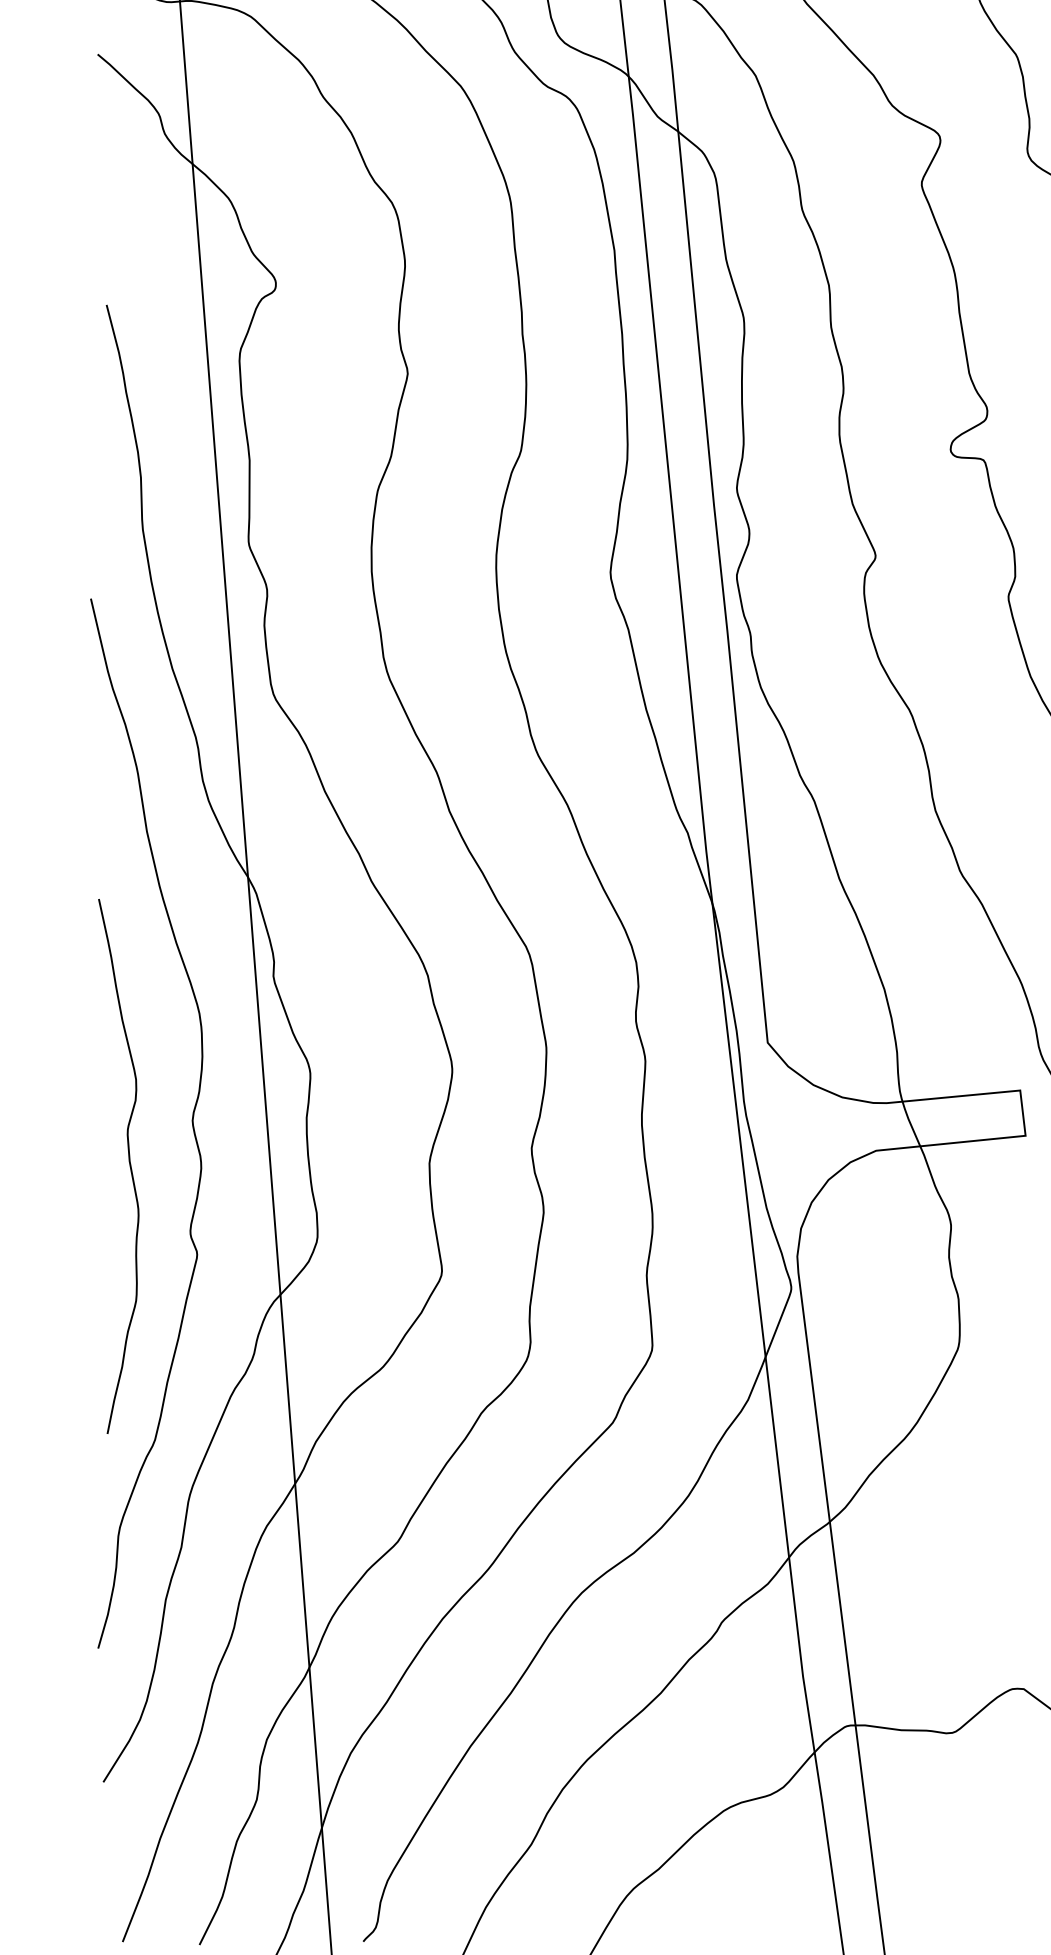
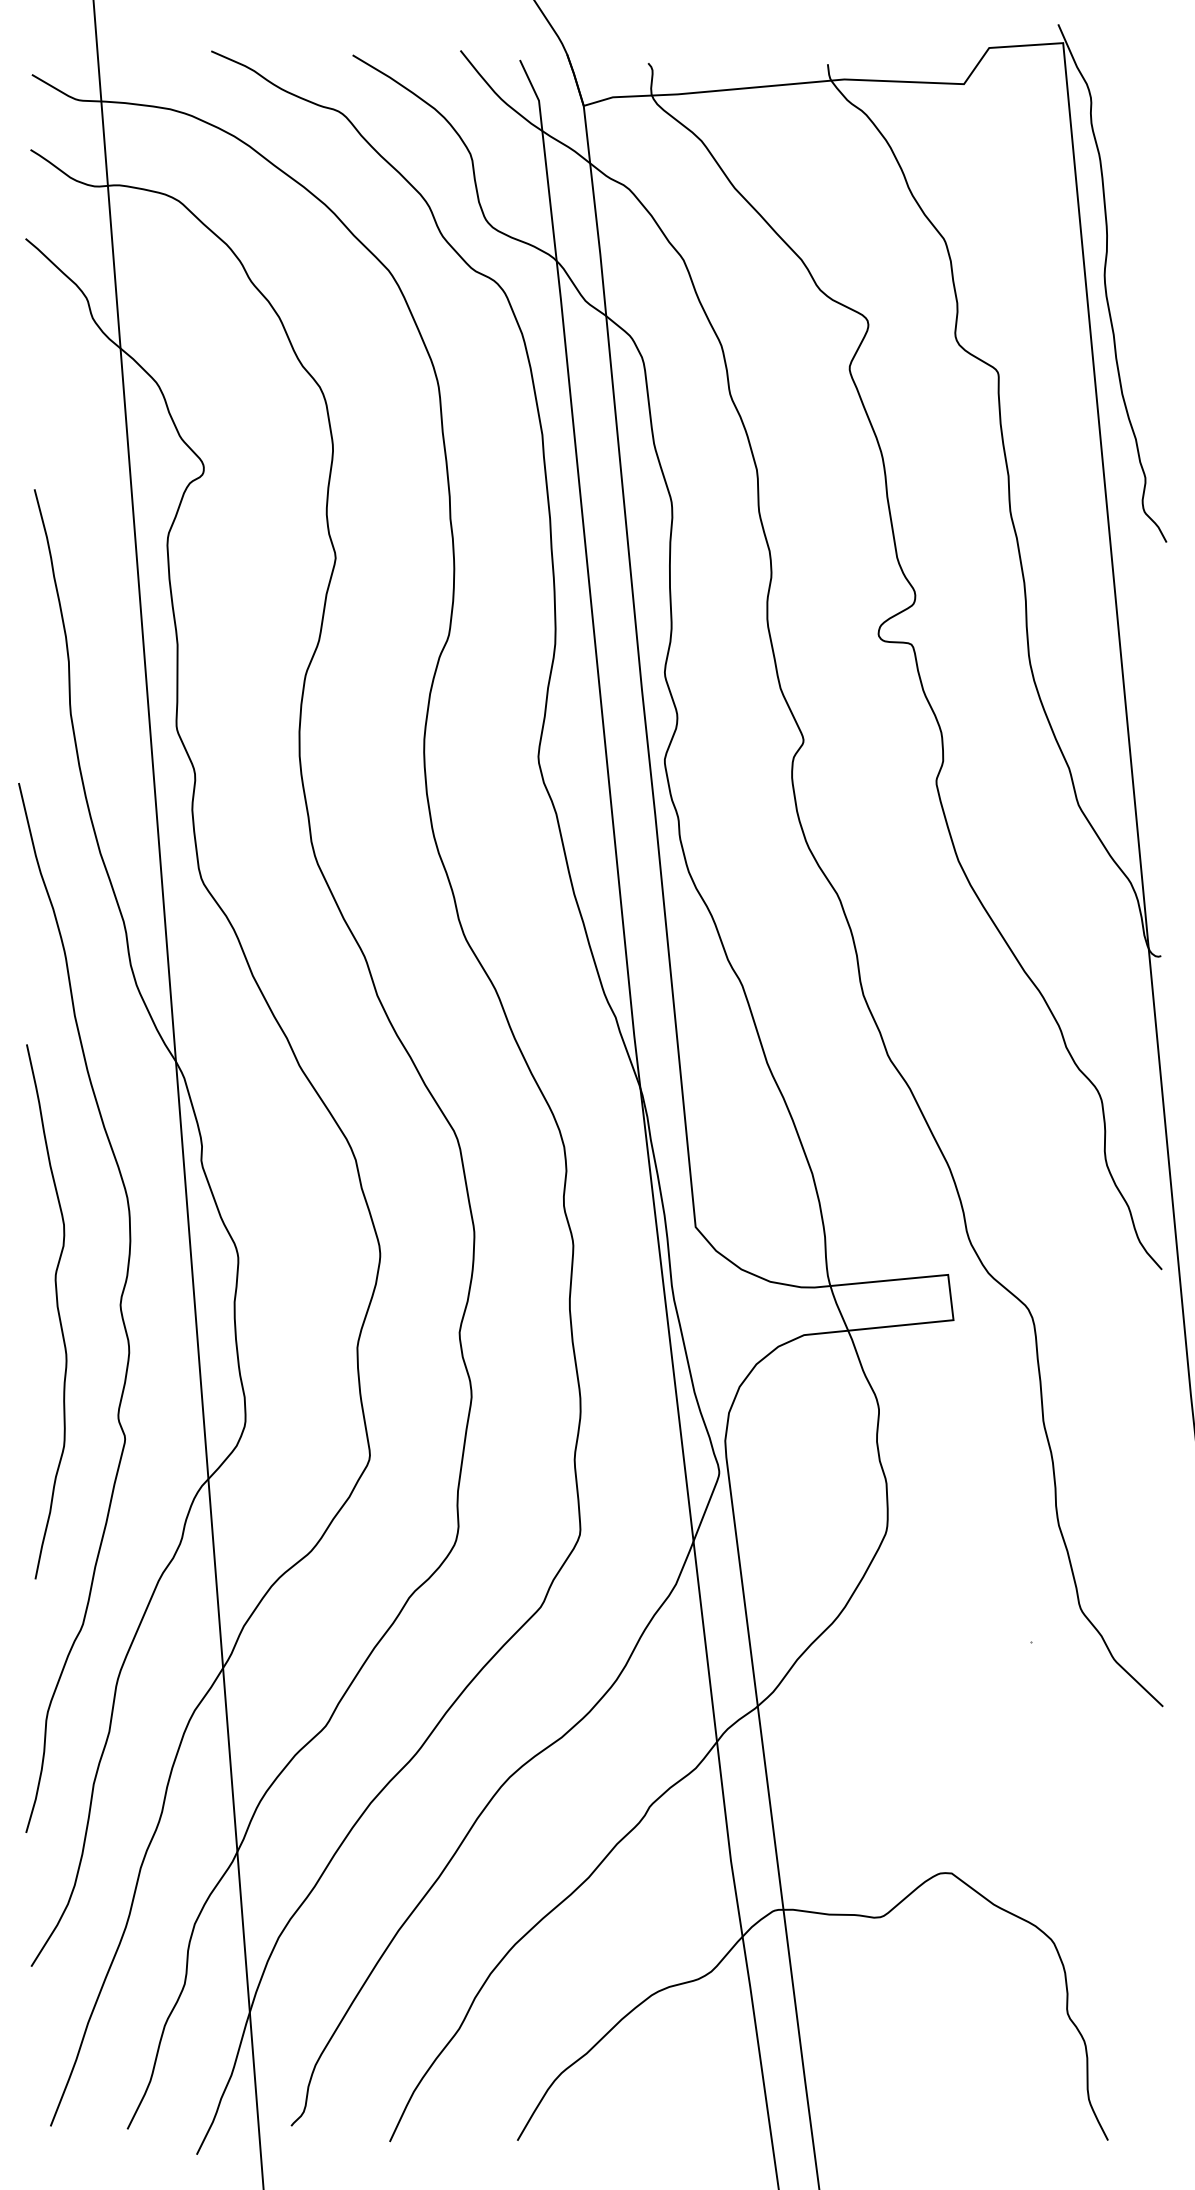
curve: (128, 1162) -> (56, 1307), moved

